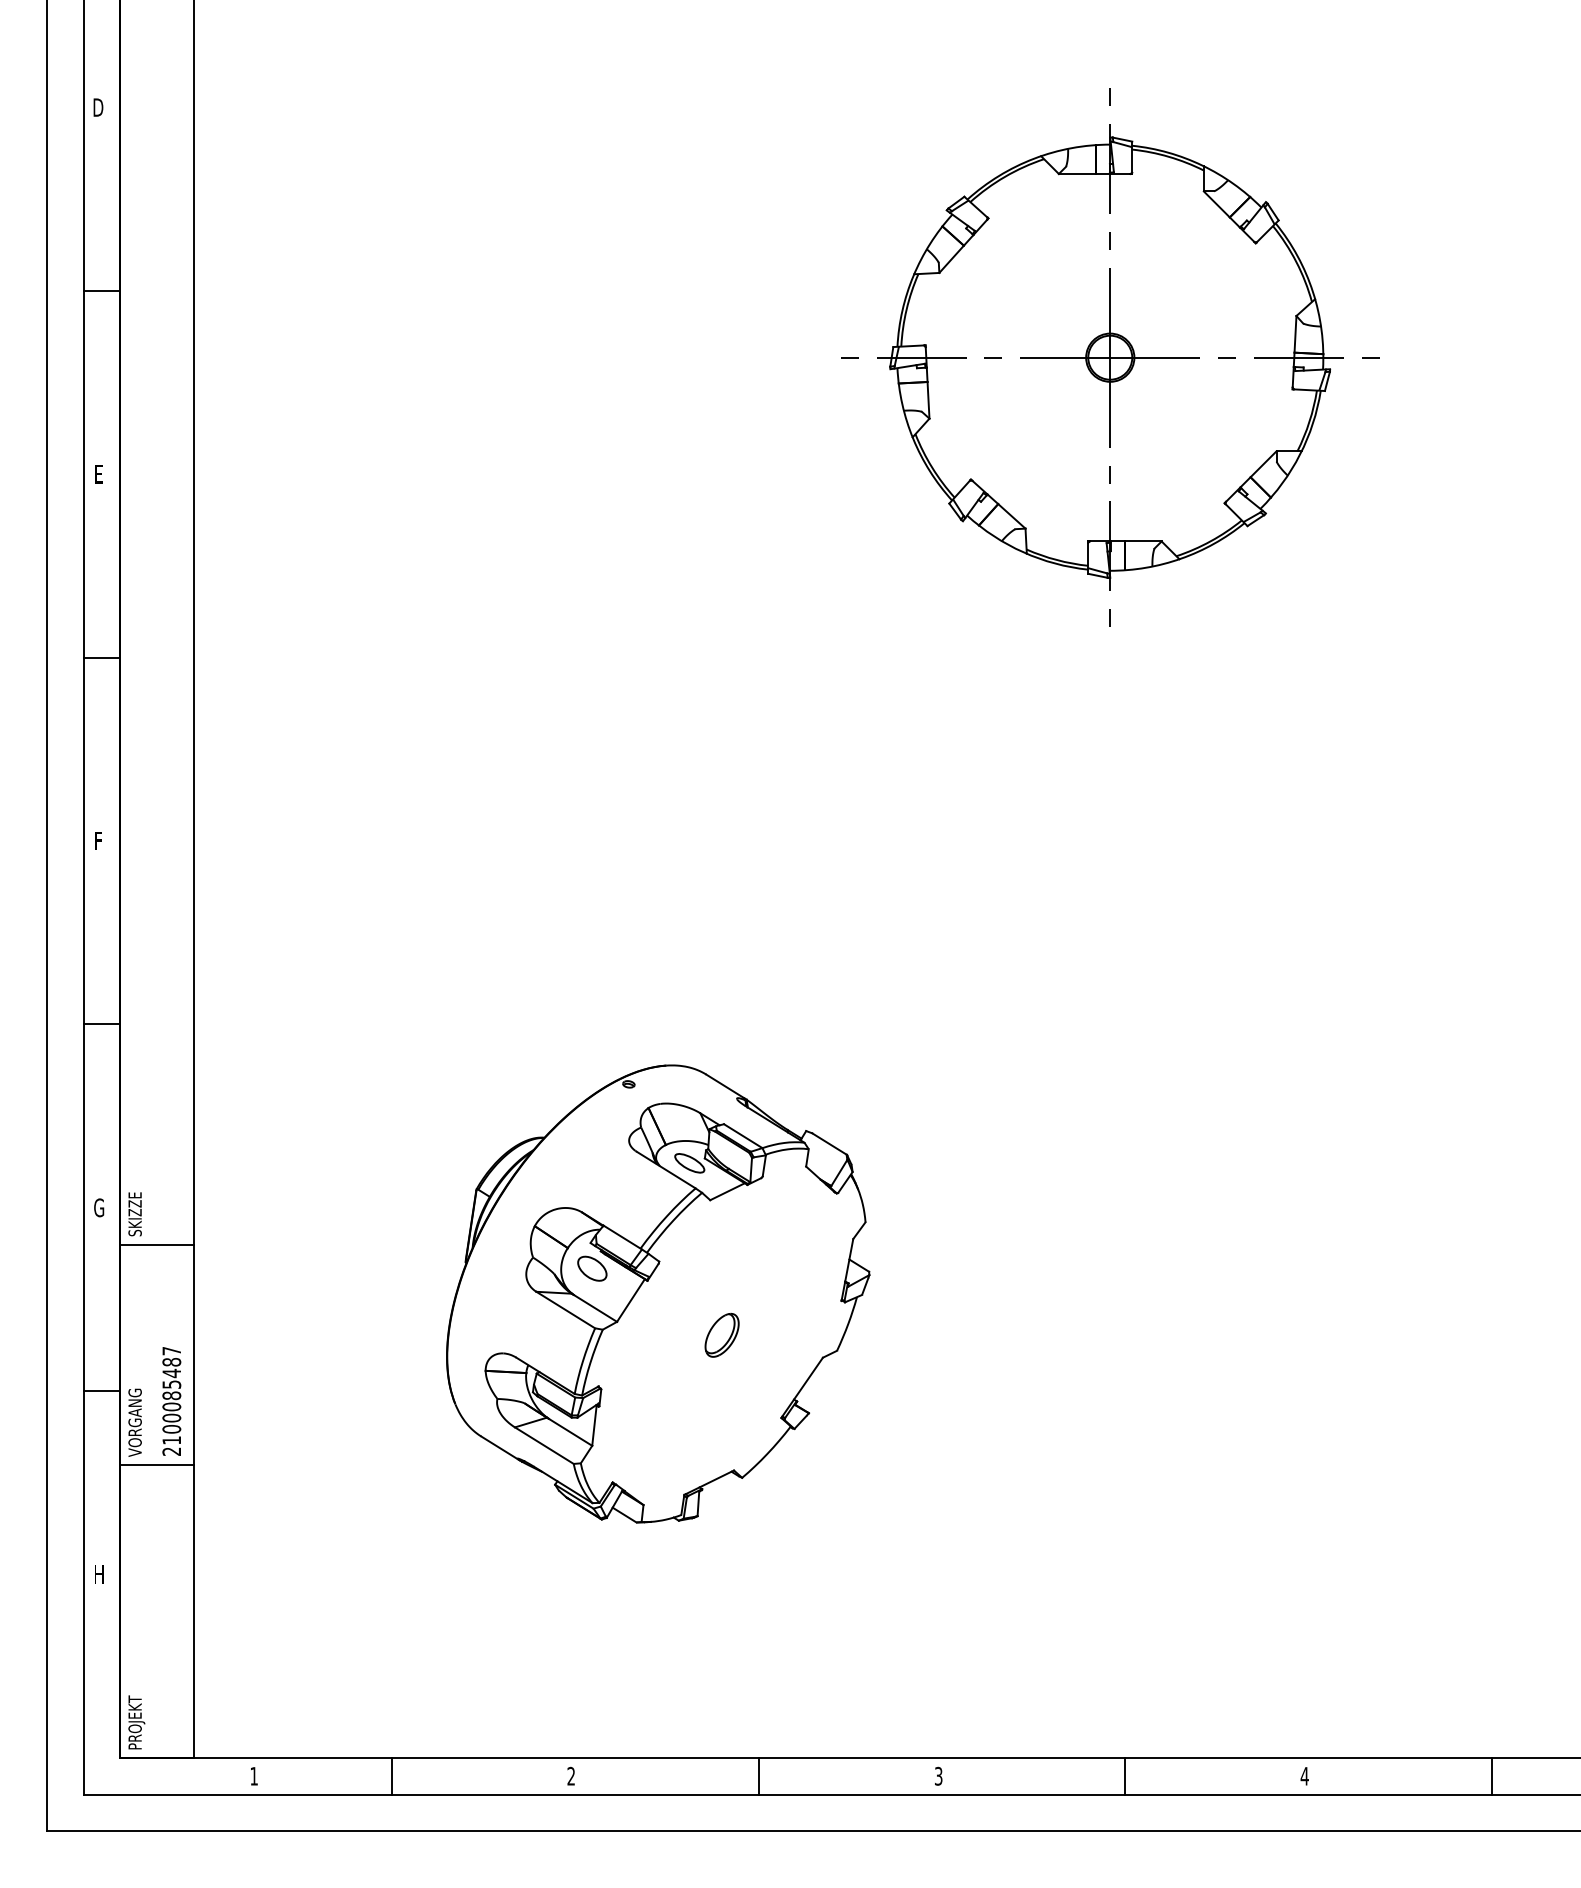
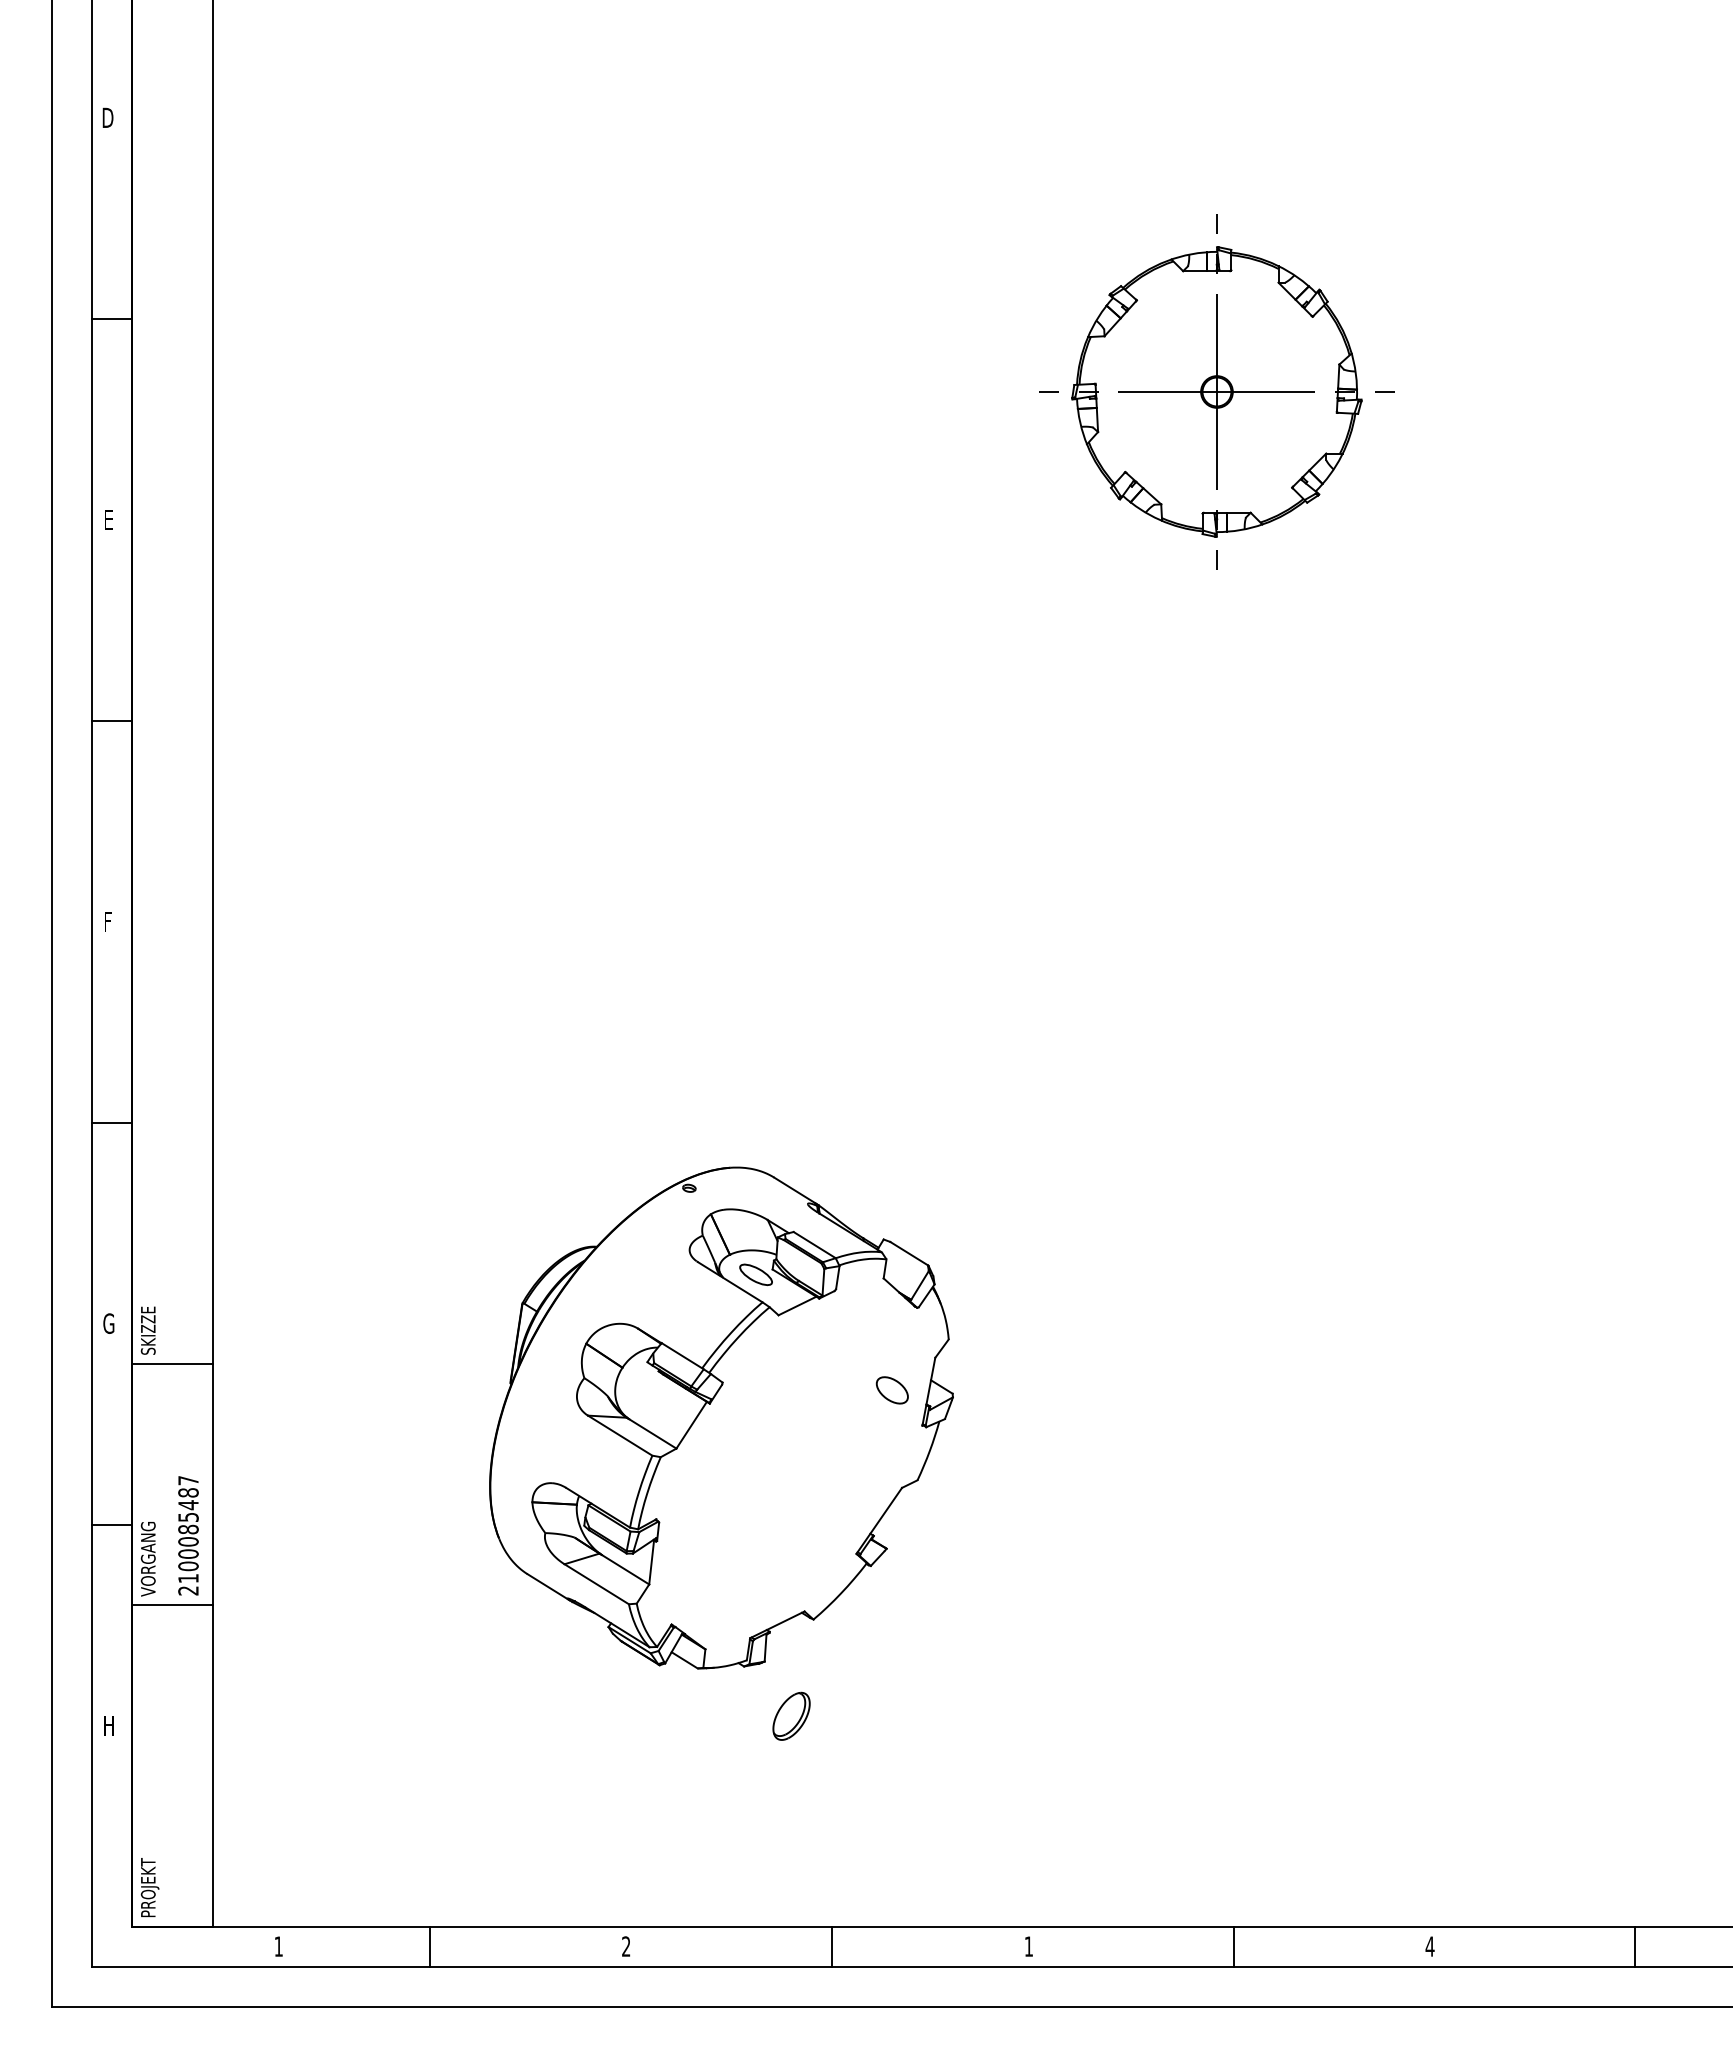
part: (1109, 357) -> (1216, 391), size x0.6
part: (591, 1268) -> (891, 1390), moved
part: (722, 1334) -> (791, 1715), moved
text: (938, 1776) -> (1028, 1946), 3 -> 1

